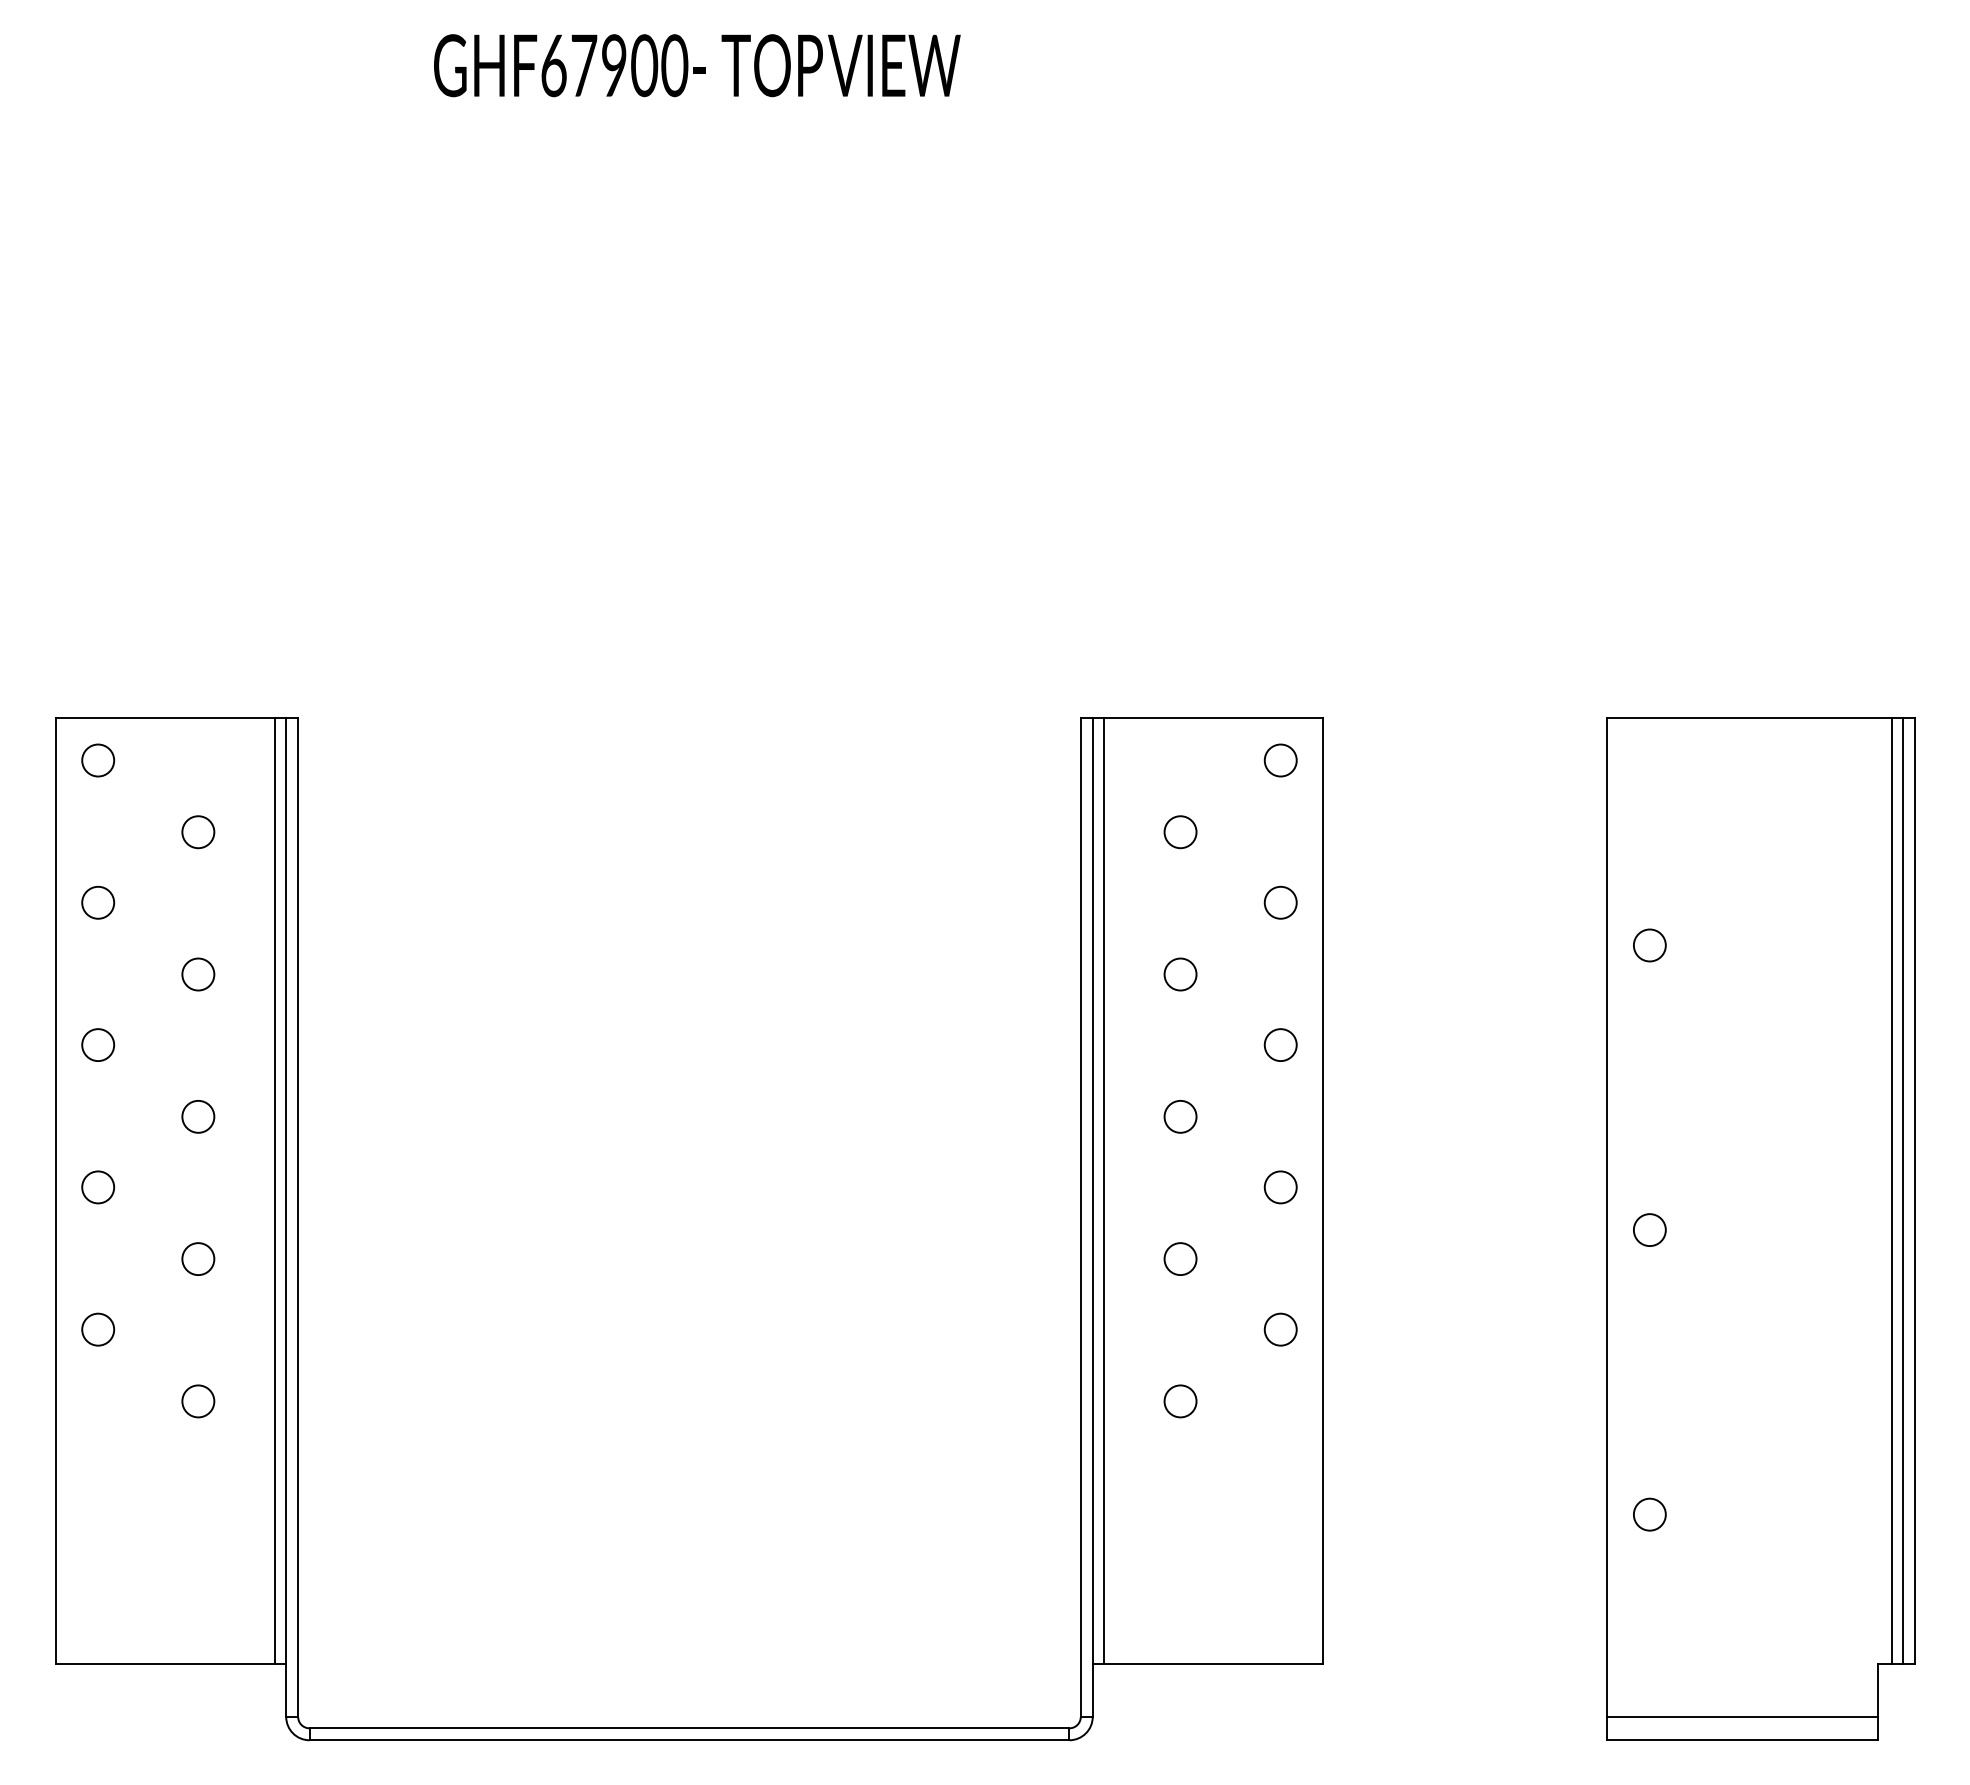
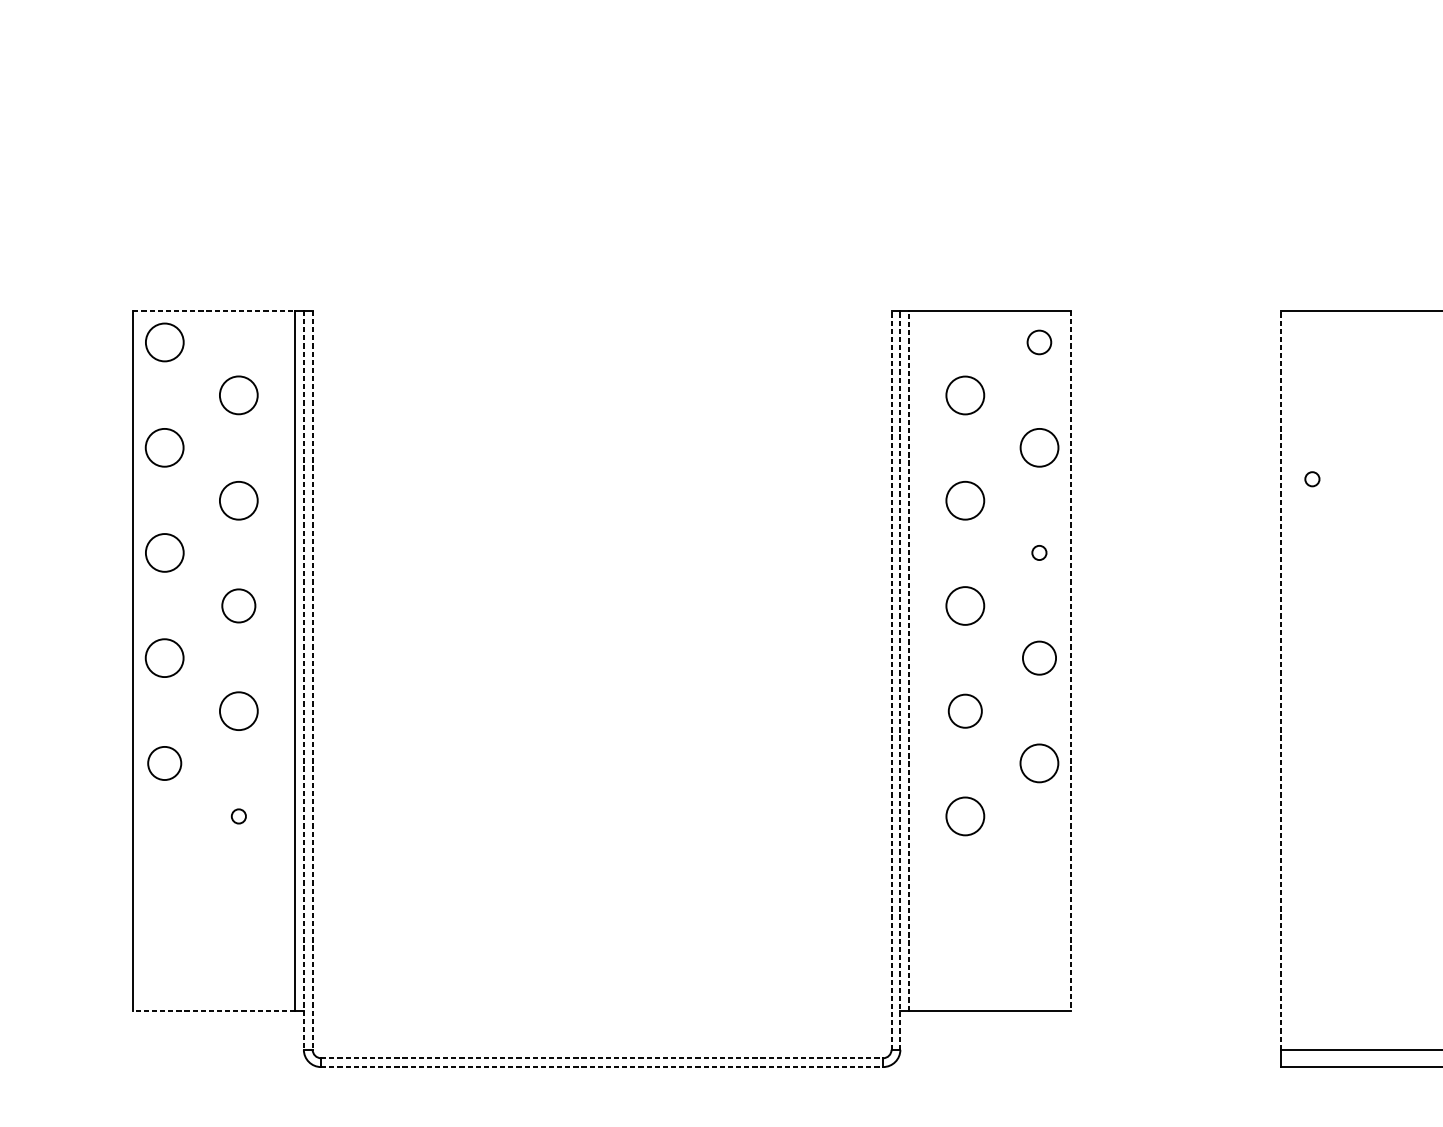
line: (165, 717) -> (214, 310), solid -> dashed
circle: (98, 760) -> (165, 342), size x1.6
circle: (198, 832) -> (238, 395), size x1.6
circle: (1180, 832) -> (965, 395), size x1.6
circle: (98, 902) -> (165, 447), size x1.6
circle: (1280, 902) -> (1039, 447), size x1.6
circle: (1649, 945) -> (1312, 479), size x0.6
circle: (198, 974) -> (238, 500), size x1.6
circle: (1180, 974) -> (965, 500), size x1.6
circle: (98, 1045) -> (165, 553), size x1.6
circle: (1280, 1045) -> (1039, 553), size x0.6
circle: (198, 1116) -> (238, 605), size x1.4
circle: (1180, 1116) -> (965, 605), size x1.6
circle: (98, 1187) -> (165, 658), size x1.6
circle: (1280, 1187) -> (1039, 658), size x1.4
line: (1104, 1190) -> (909, 660), solid -> dashed
line: (1323, 1191) -> (1071, 661), solid -> dashed
line: (286, 1217) -> (304, 680), solid -> dashed
line: (298, 1217) -> (312, 680), solid -> dashed
line: (1080, 1217) -> (891, 680), solid -> dashed
line: (1092, 1217) -> (900, 680), solid -> dashed
line: (1607, 1217) -> (1281, 680), solid -> dashed
circle: (1649, 1229) -> (1312, 689), removed
circle: (1180, 1258) -> (965, 710), size x1.4
circle: (198, 1259) -> (238, 711), size x1.6
circle: (98, 1329) -> (165, 763), size x1.4
circle: (1280, 1329) -> (1039, 763), size x1.6
circle: (198, 1401) -> (238, 816), size x0.6
circle: (1180, 1401) -> (965, 816), size x1.6
circle: (1649, 1514) -> (1312, 900), removed
line: (165, 1664) -> (214, 1011), solid -> dashed
line: (689, 1728) -> (602, 1058), solid -> dashed
line: (689, 1740) -> (602, 1067), solid -> dashed

